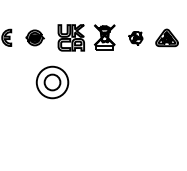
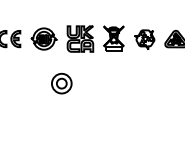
part: (34, 37) -> (43, 38), size x1.43
part: (135, 38) -> (144, 39), size x1.43
part: (52, 82) -> (61, 83), size x0.62

